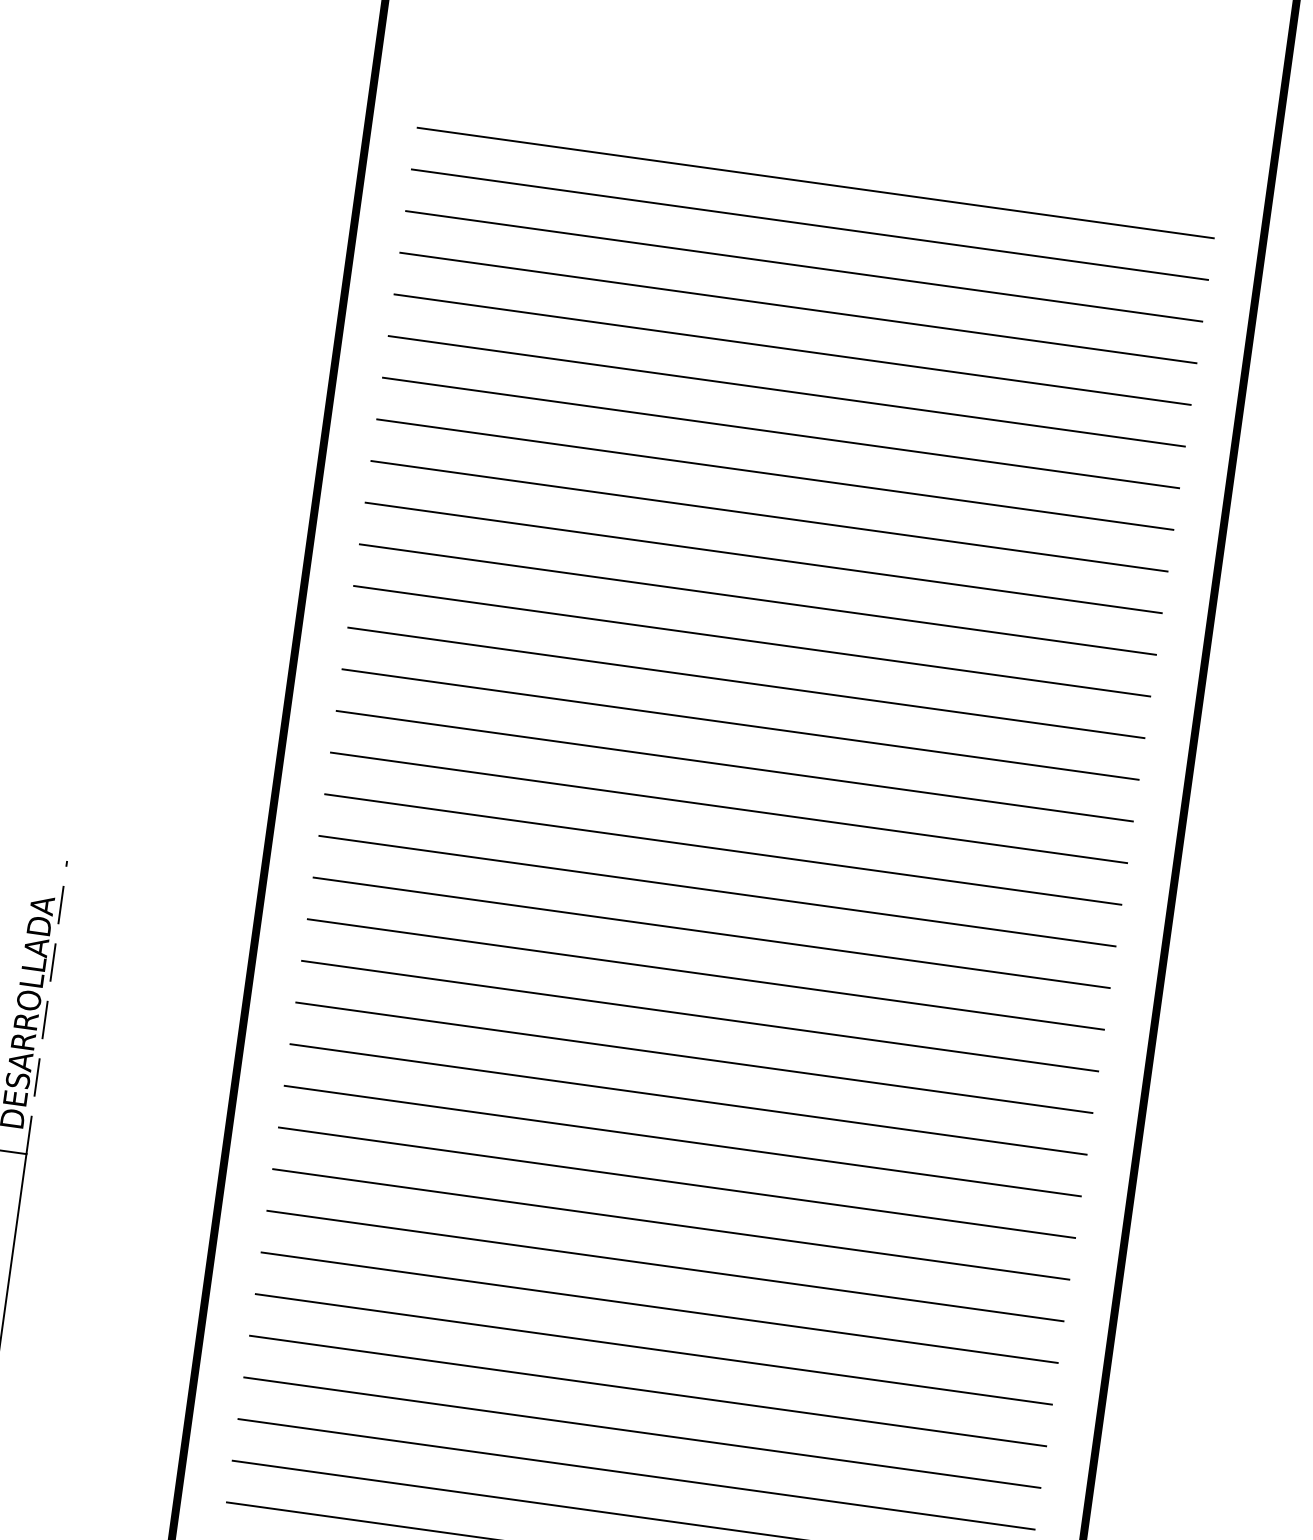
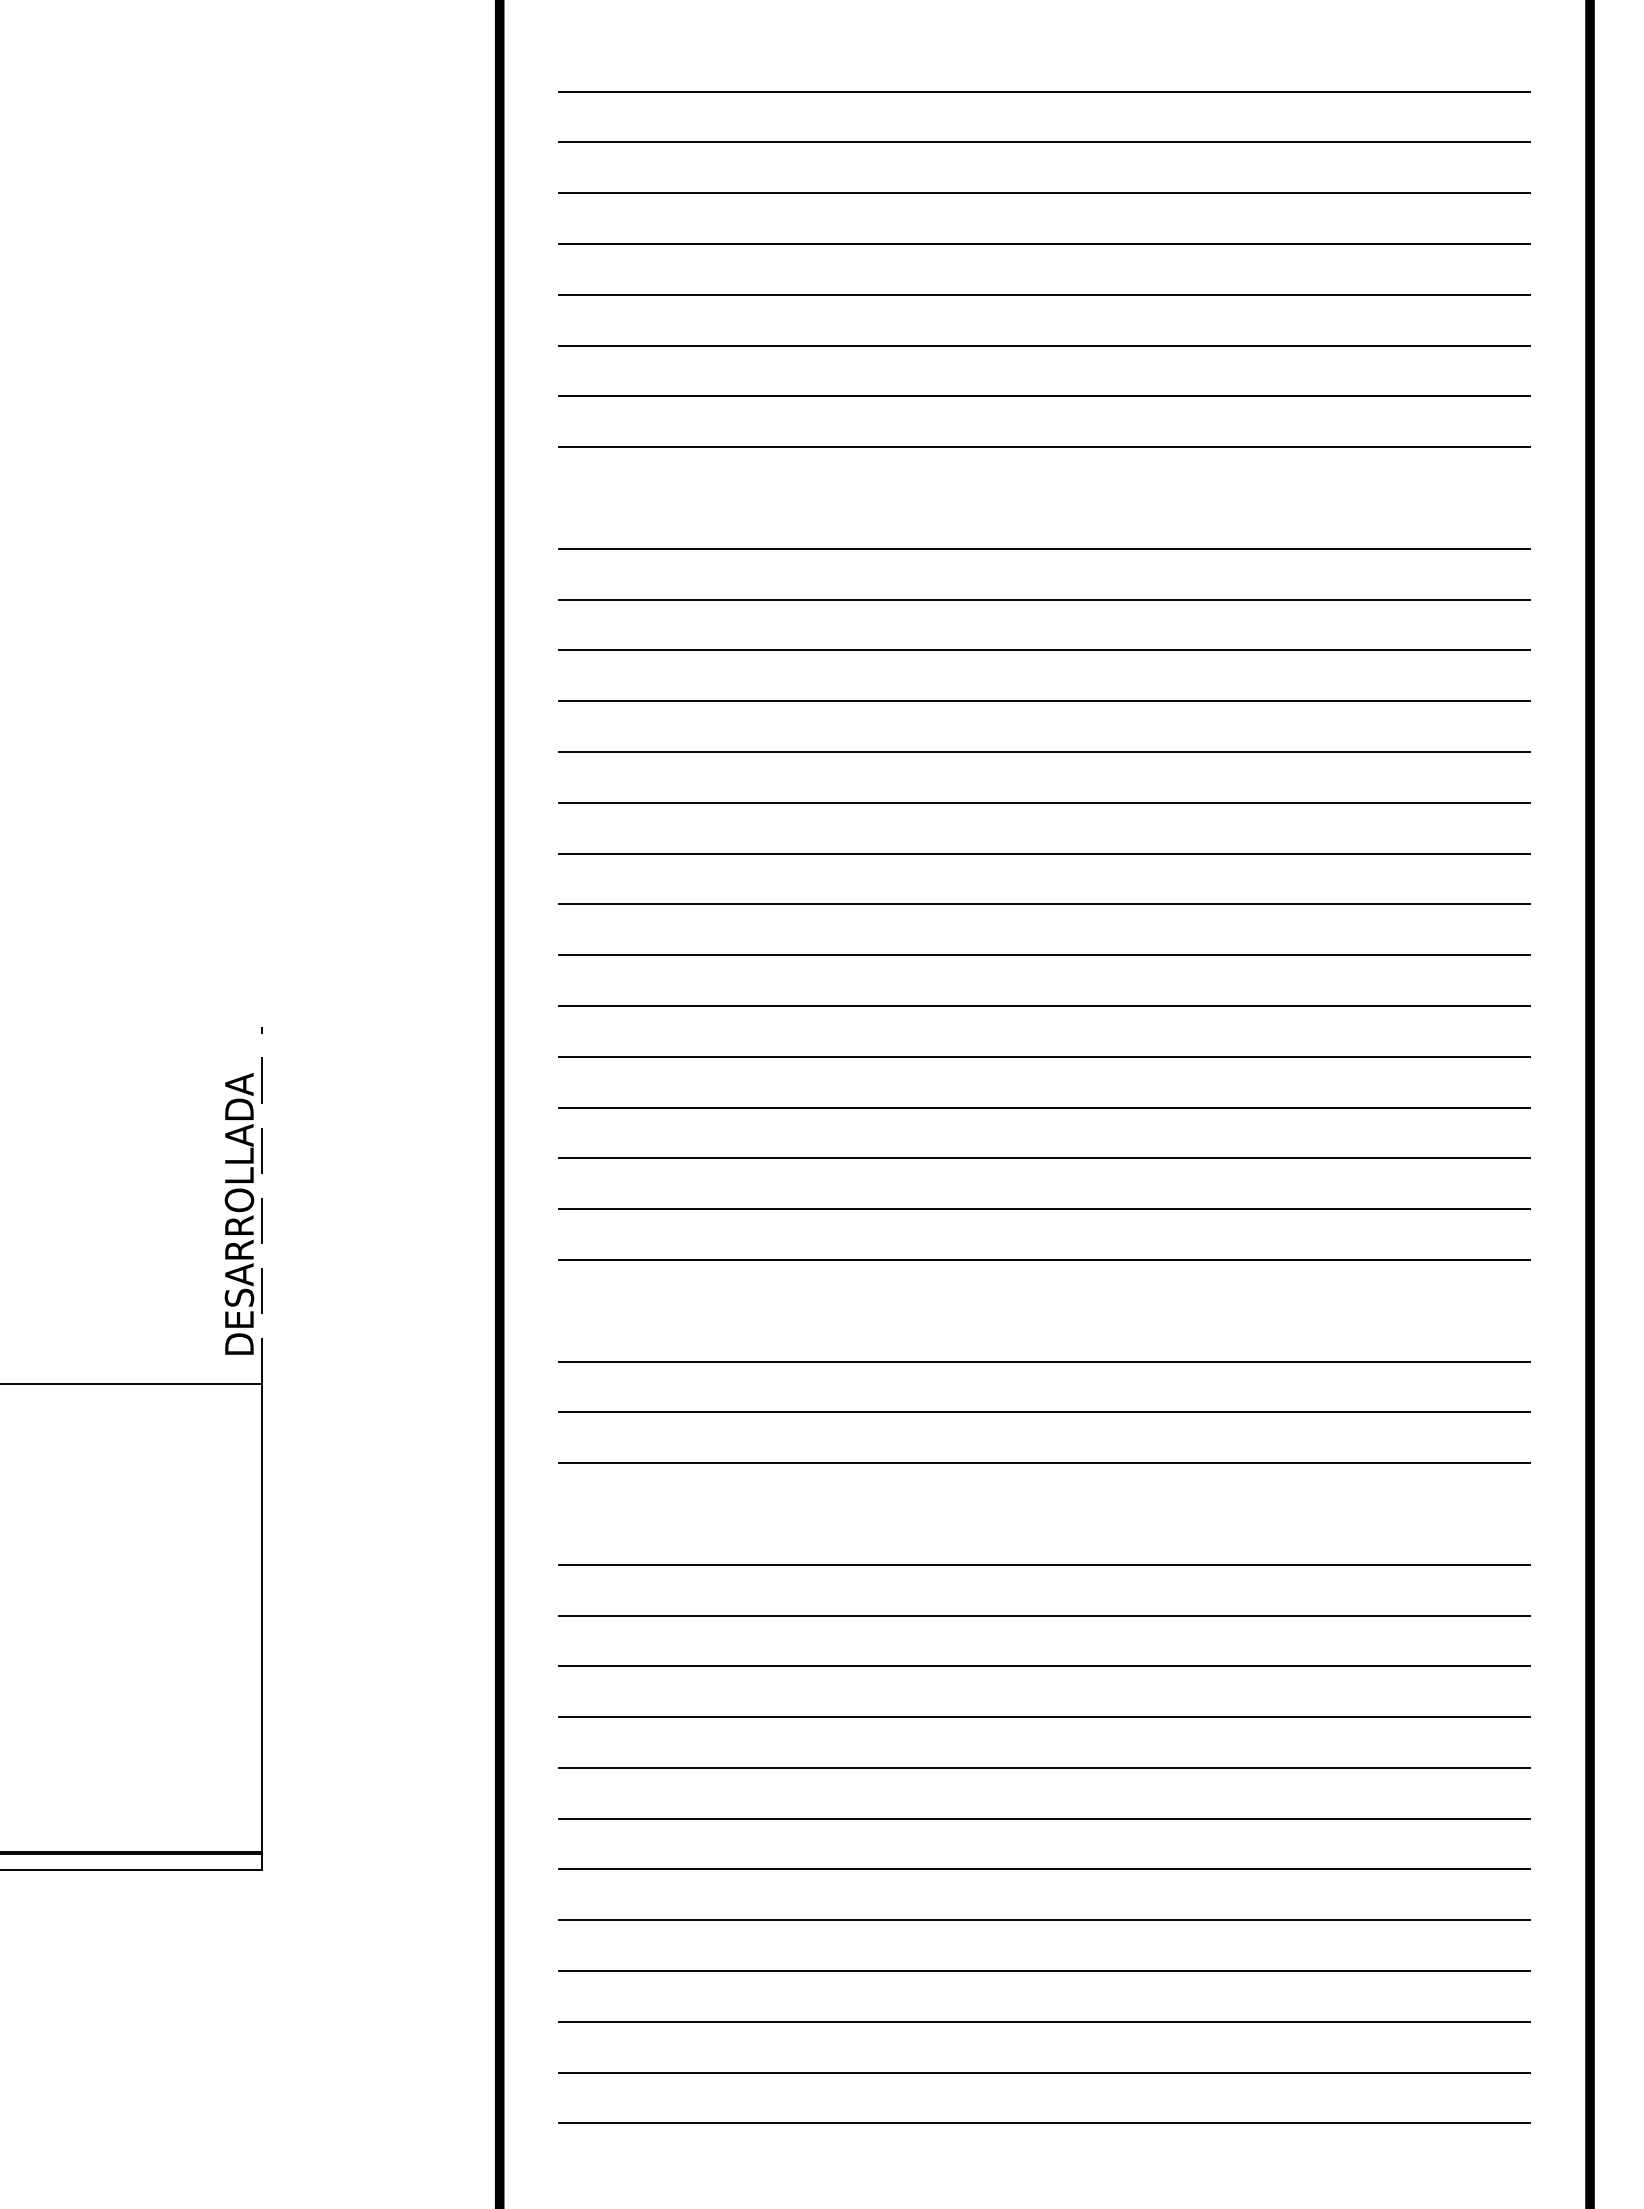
line: (769, 516) -> (1044, 498), removed
line: (676, 1182) -> (1044, 1310), removed
line: (653, 1348) -> (1044, 1513), removed

